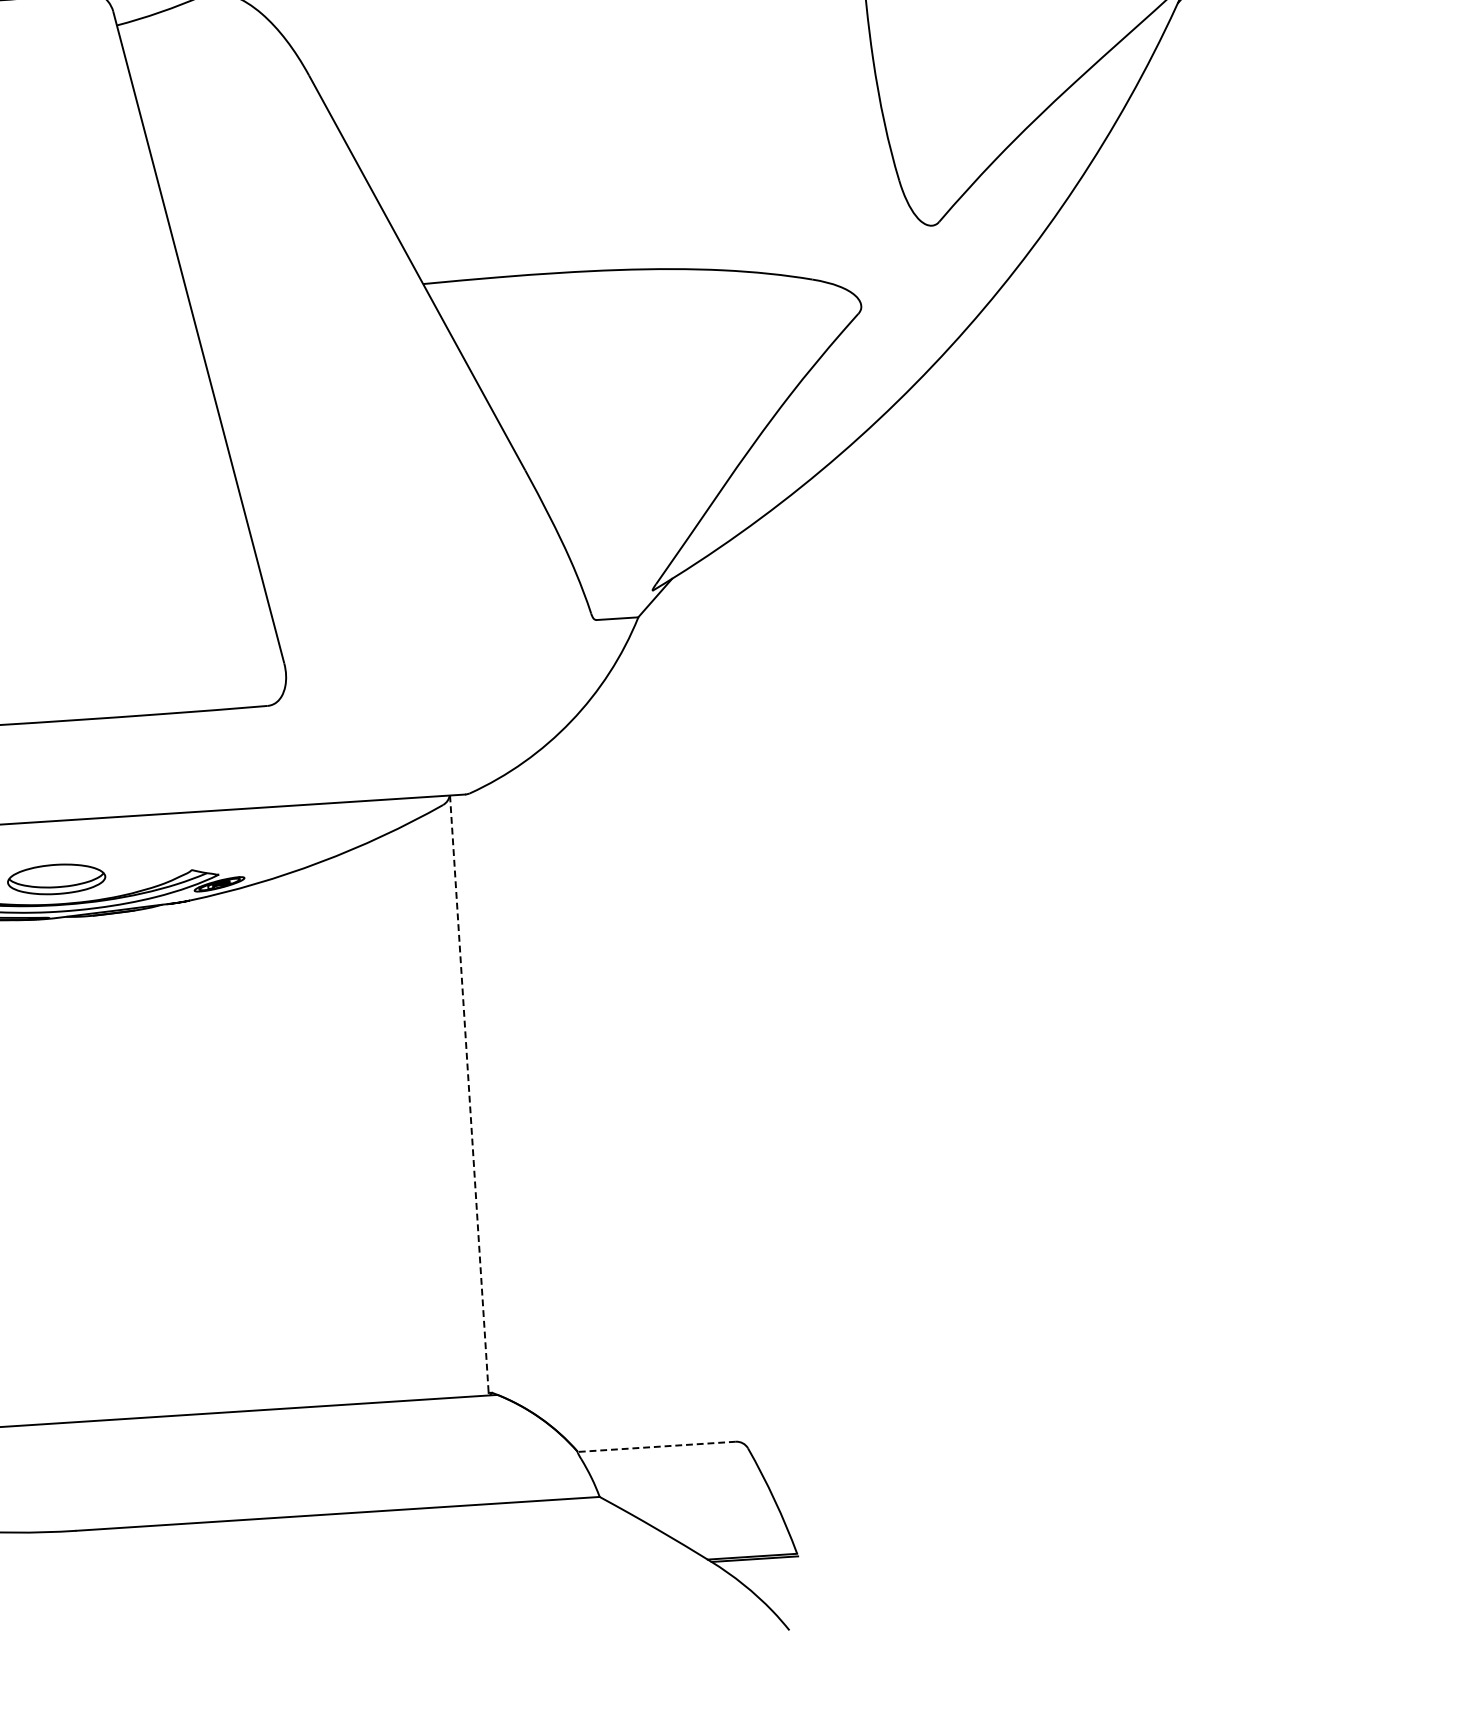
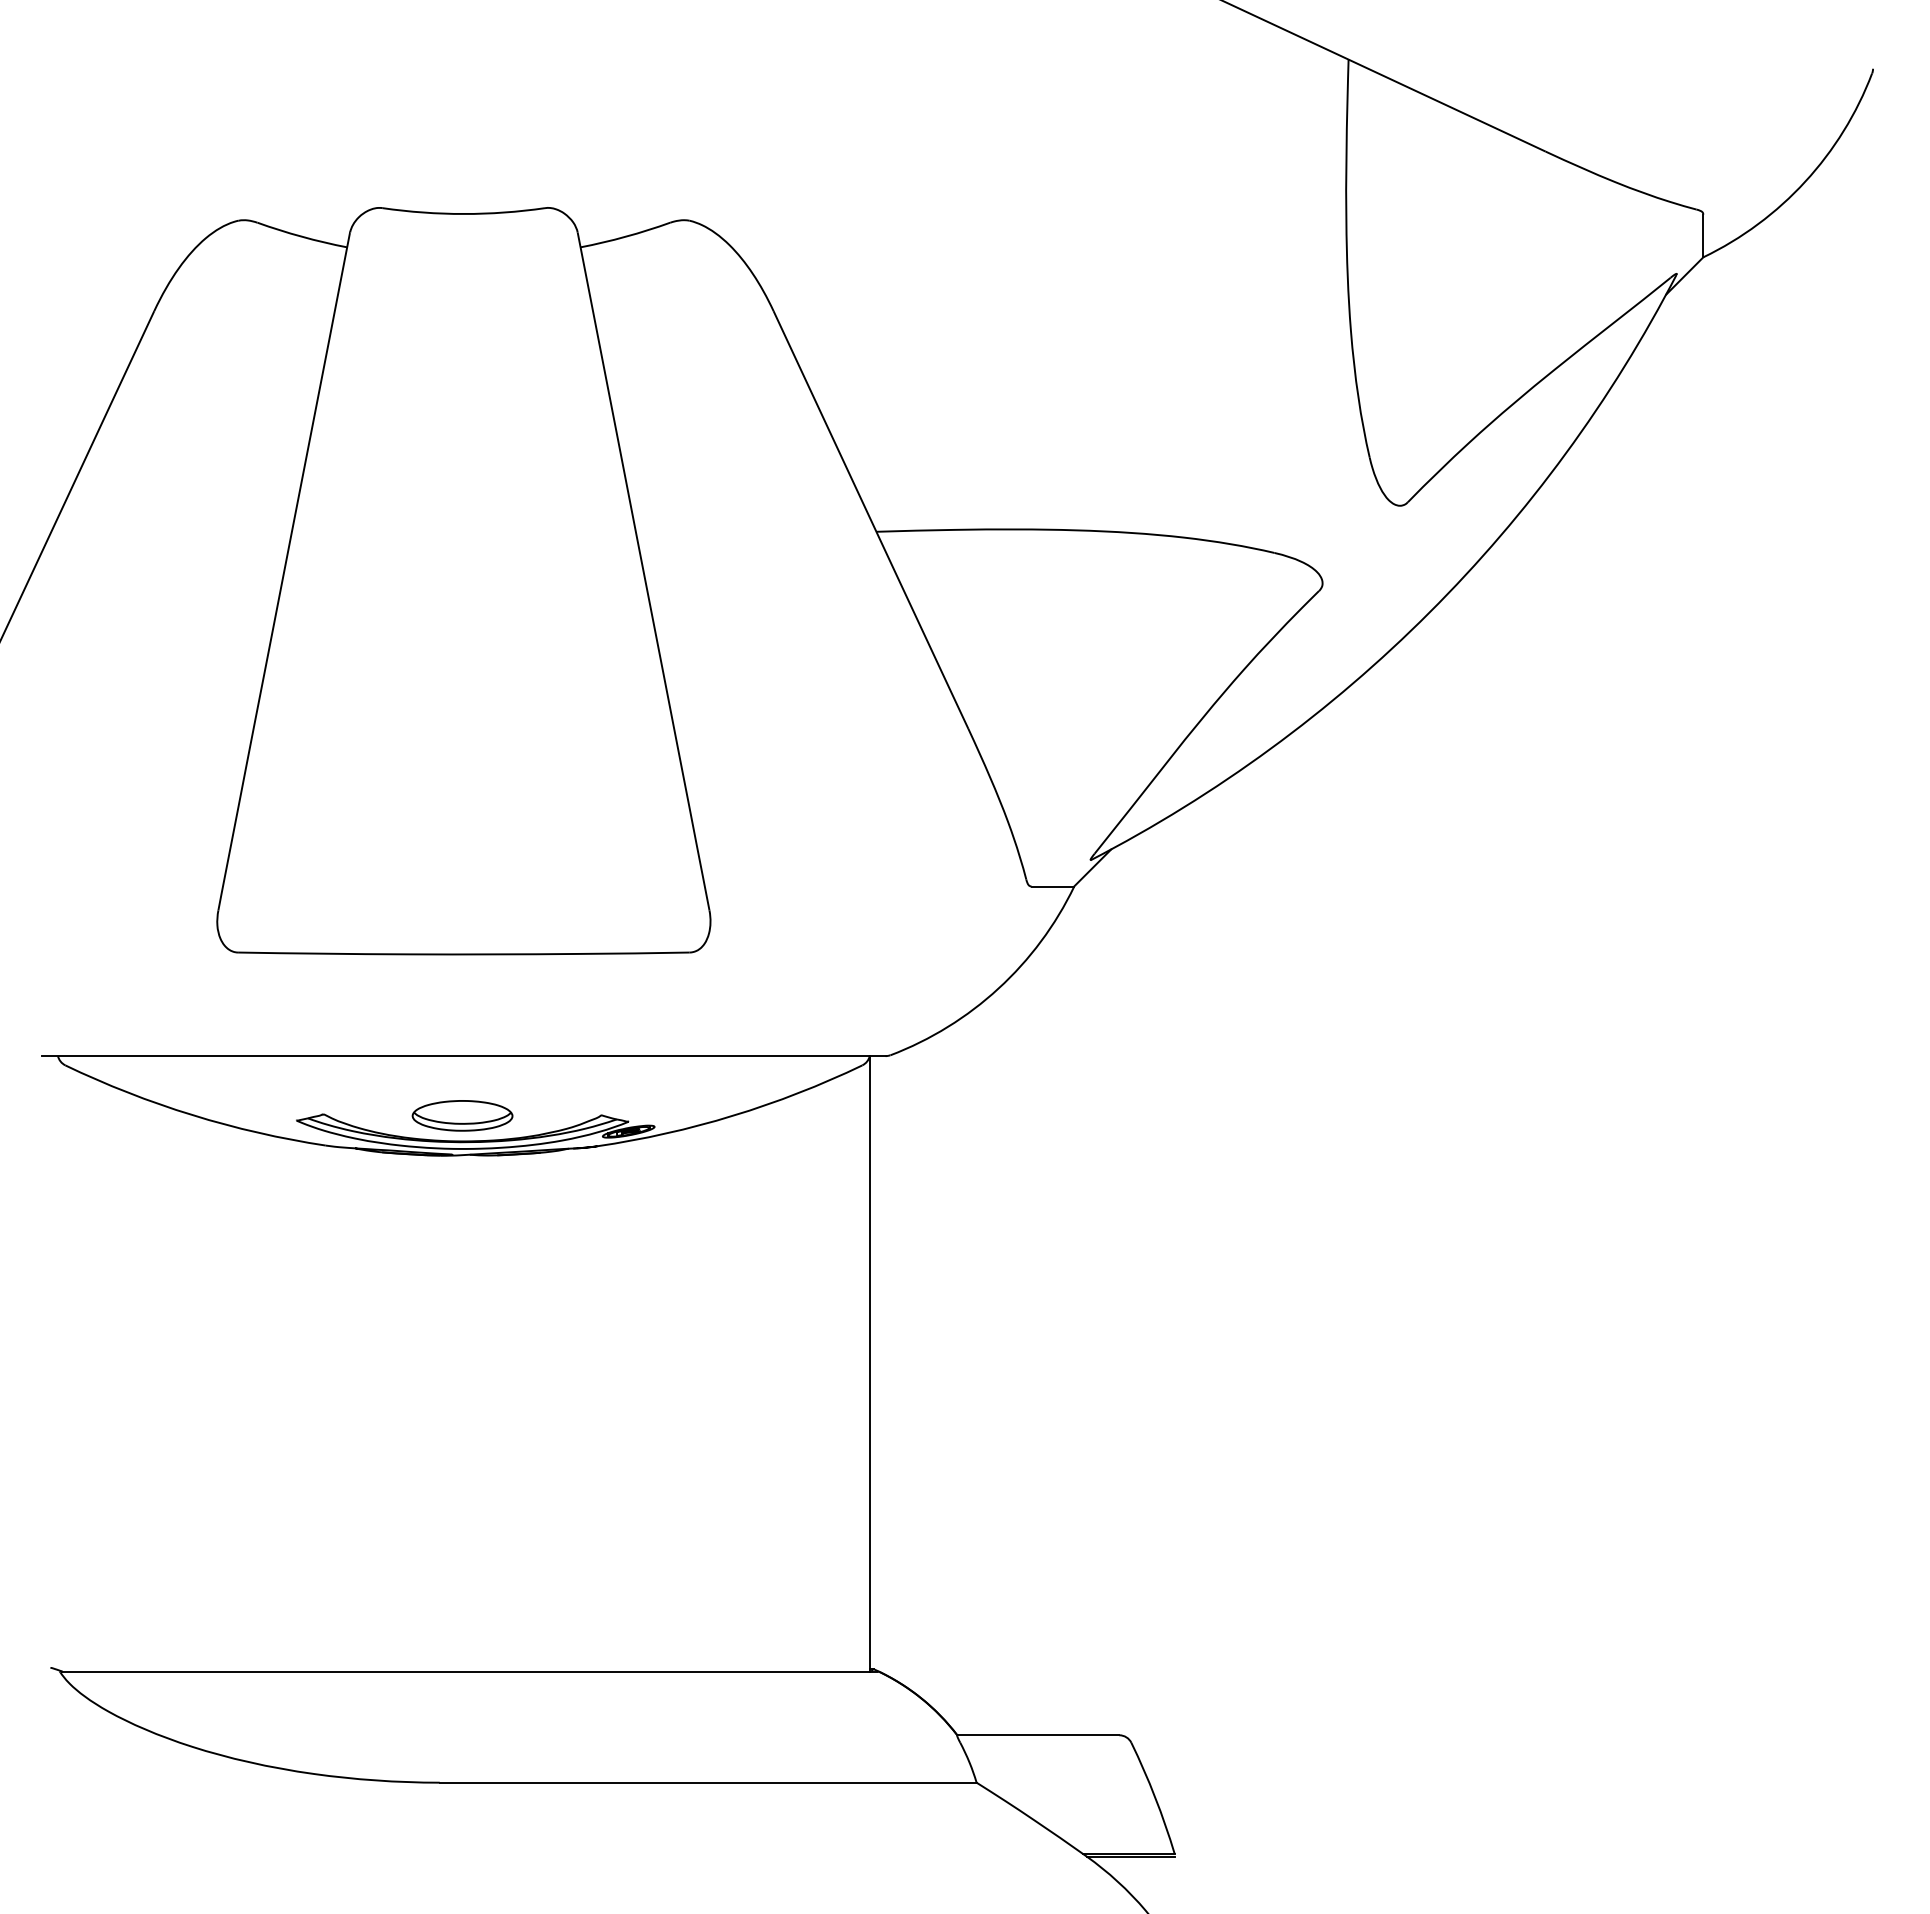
line: (469, 1095) -> (870, 1363), dashed -> solid
line: (657, 1447) -> (1038, 1735), dashed -> solid

